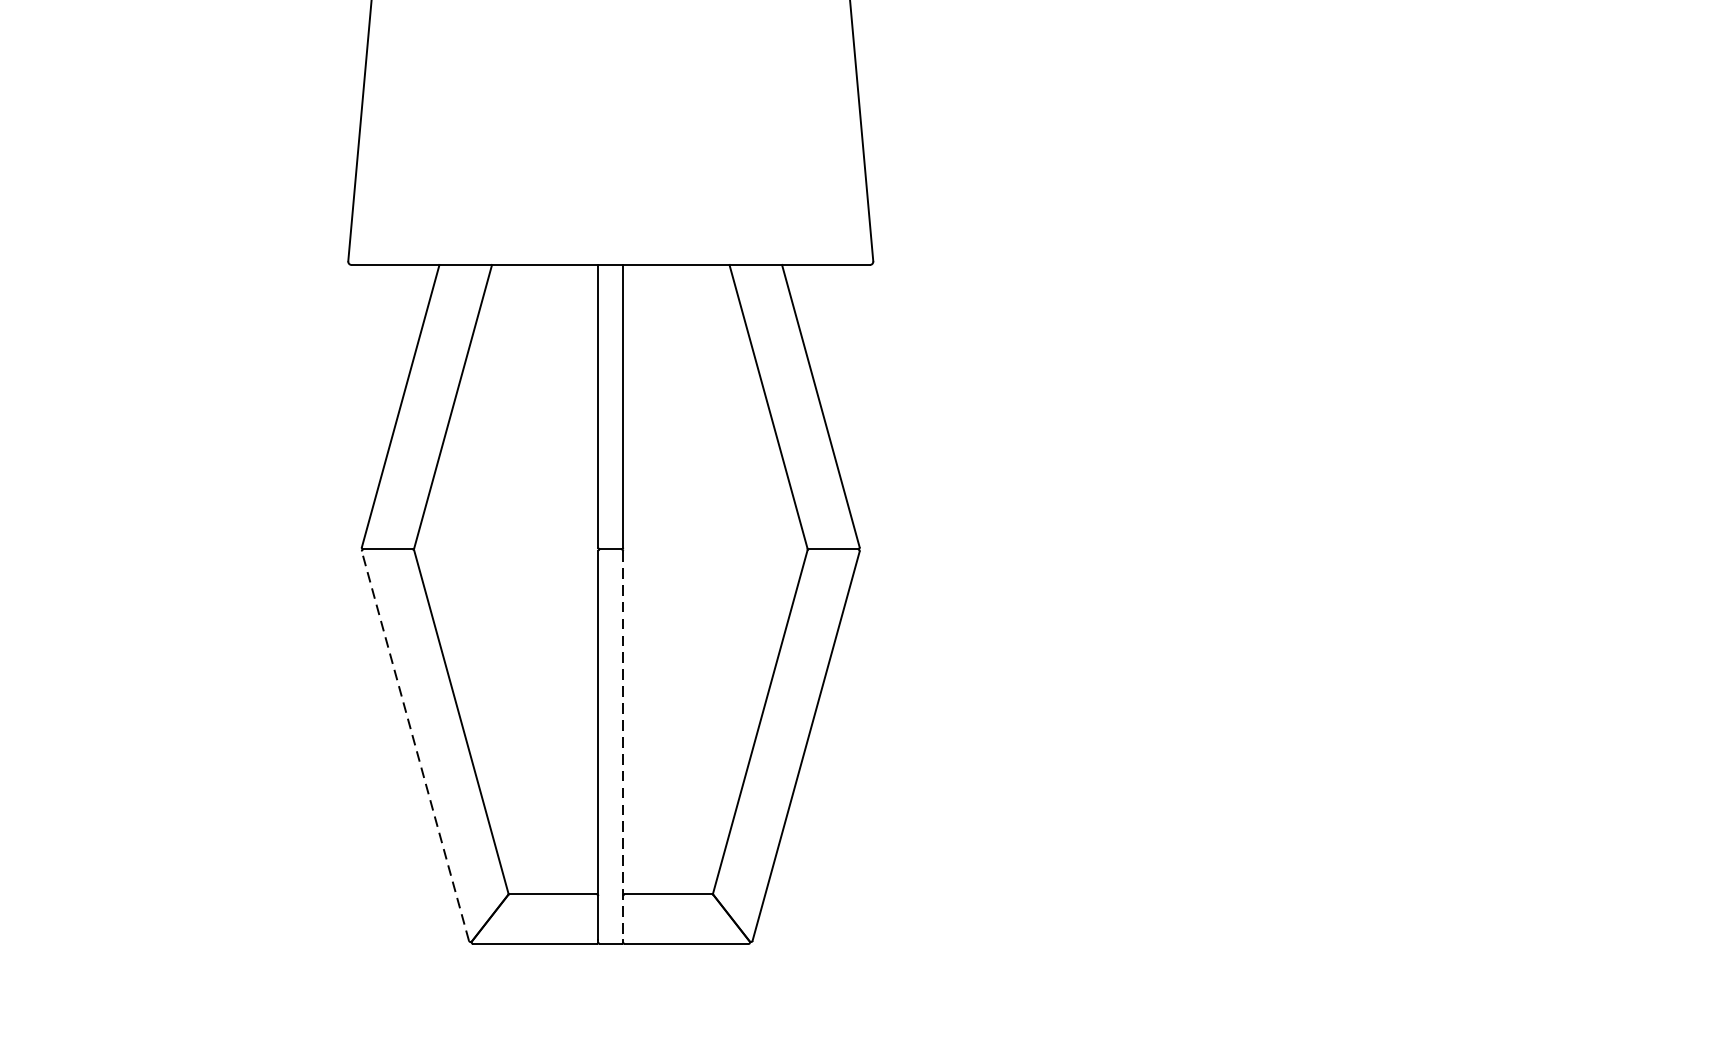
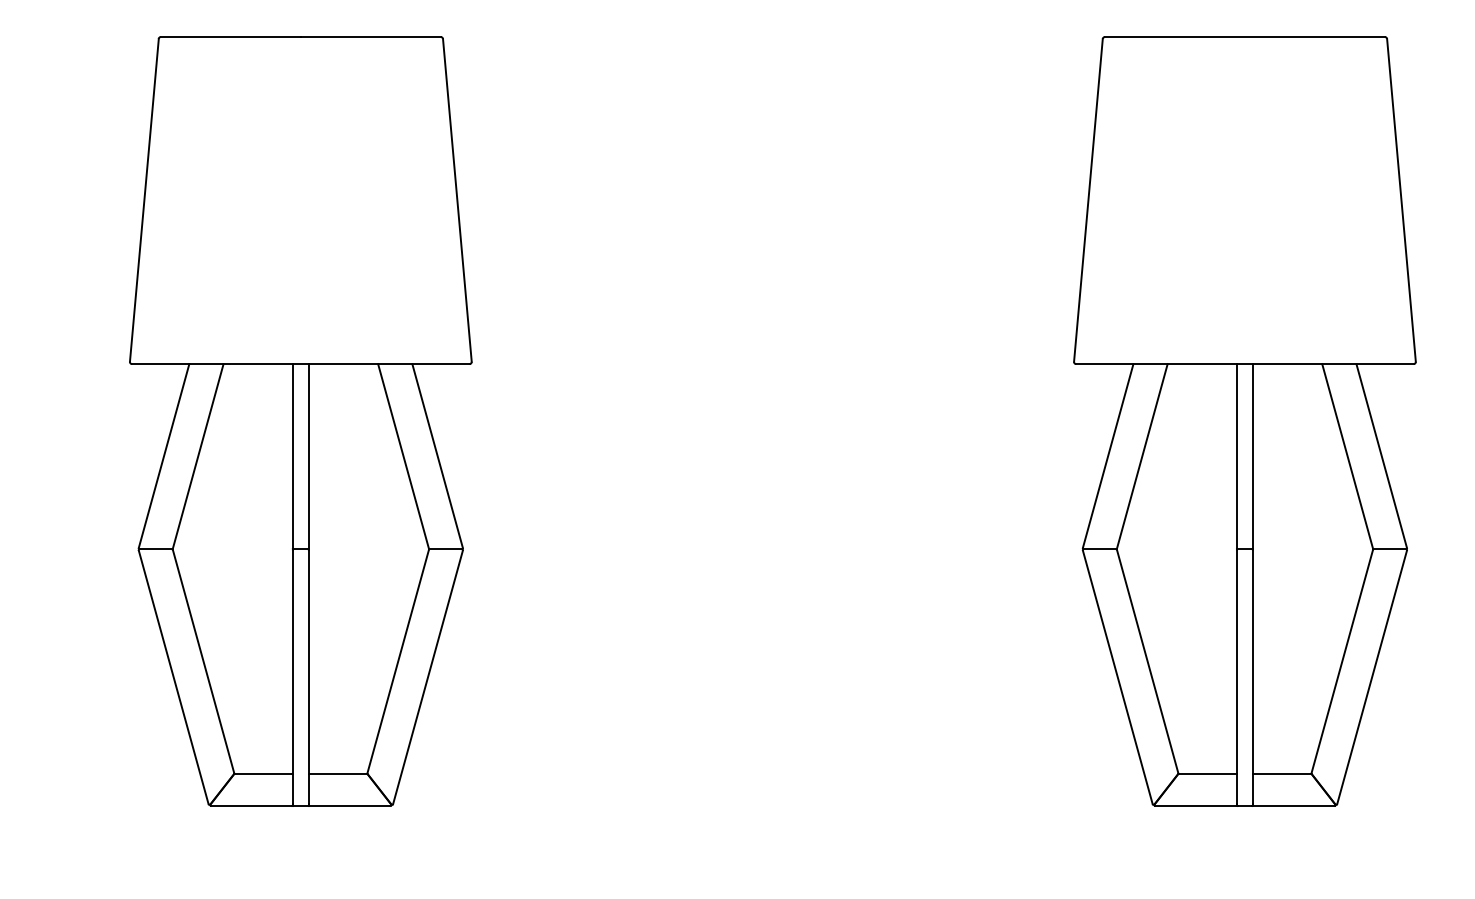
line: (415, 744) -> (173, 676), dashed -> solid
line: (622, 746) -> (308, 677), dashed -> solid

